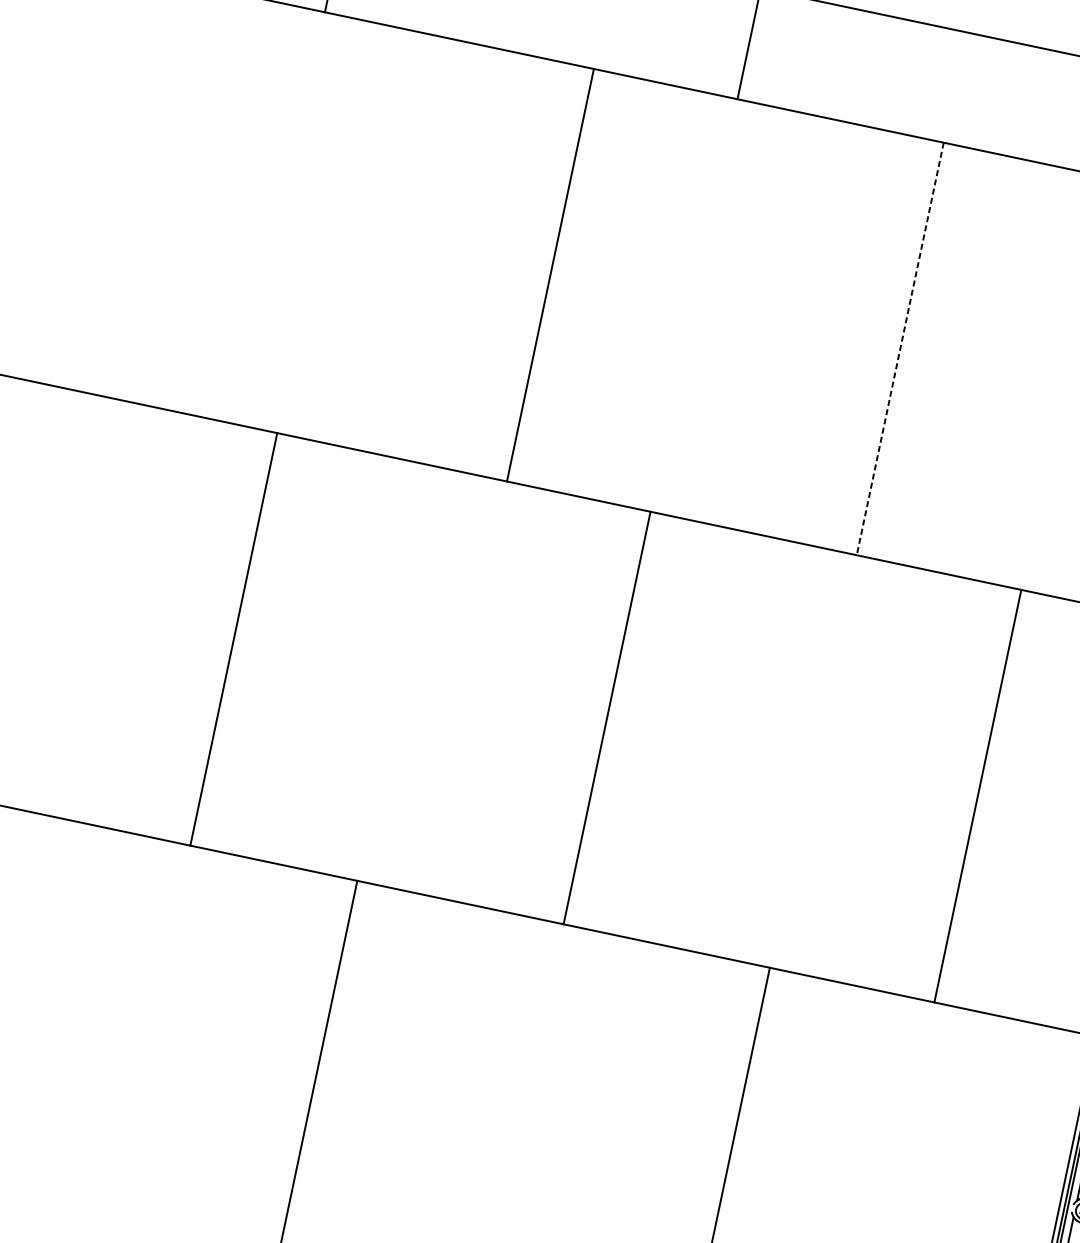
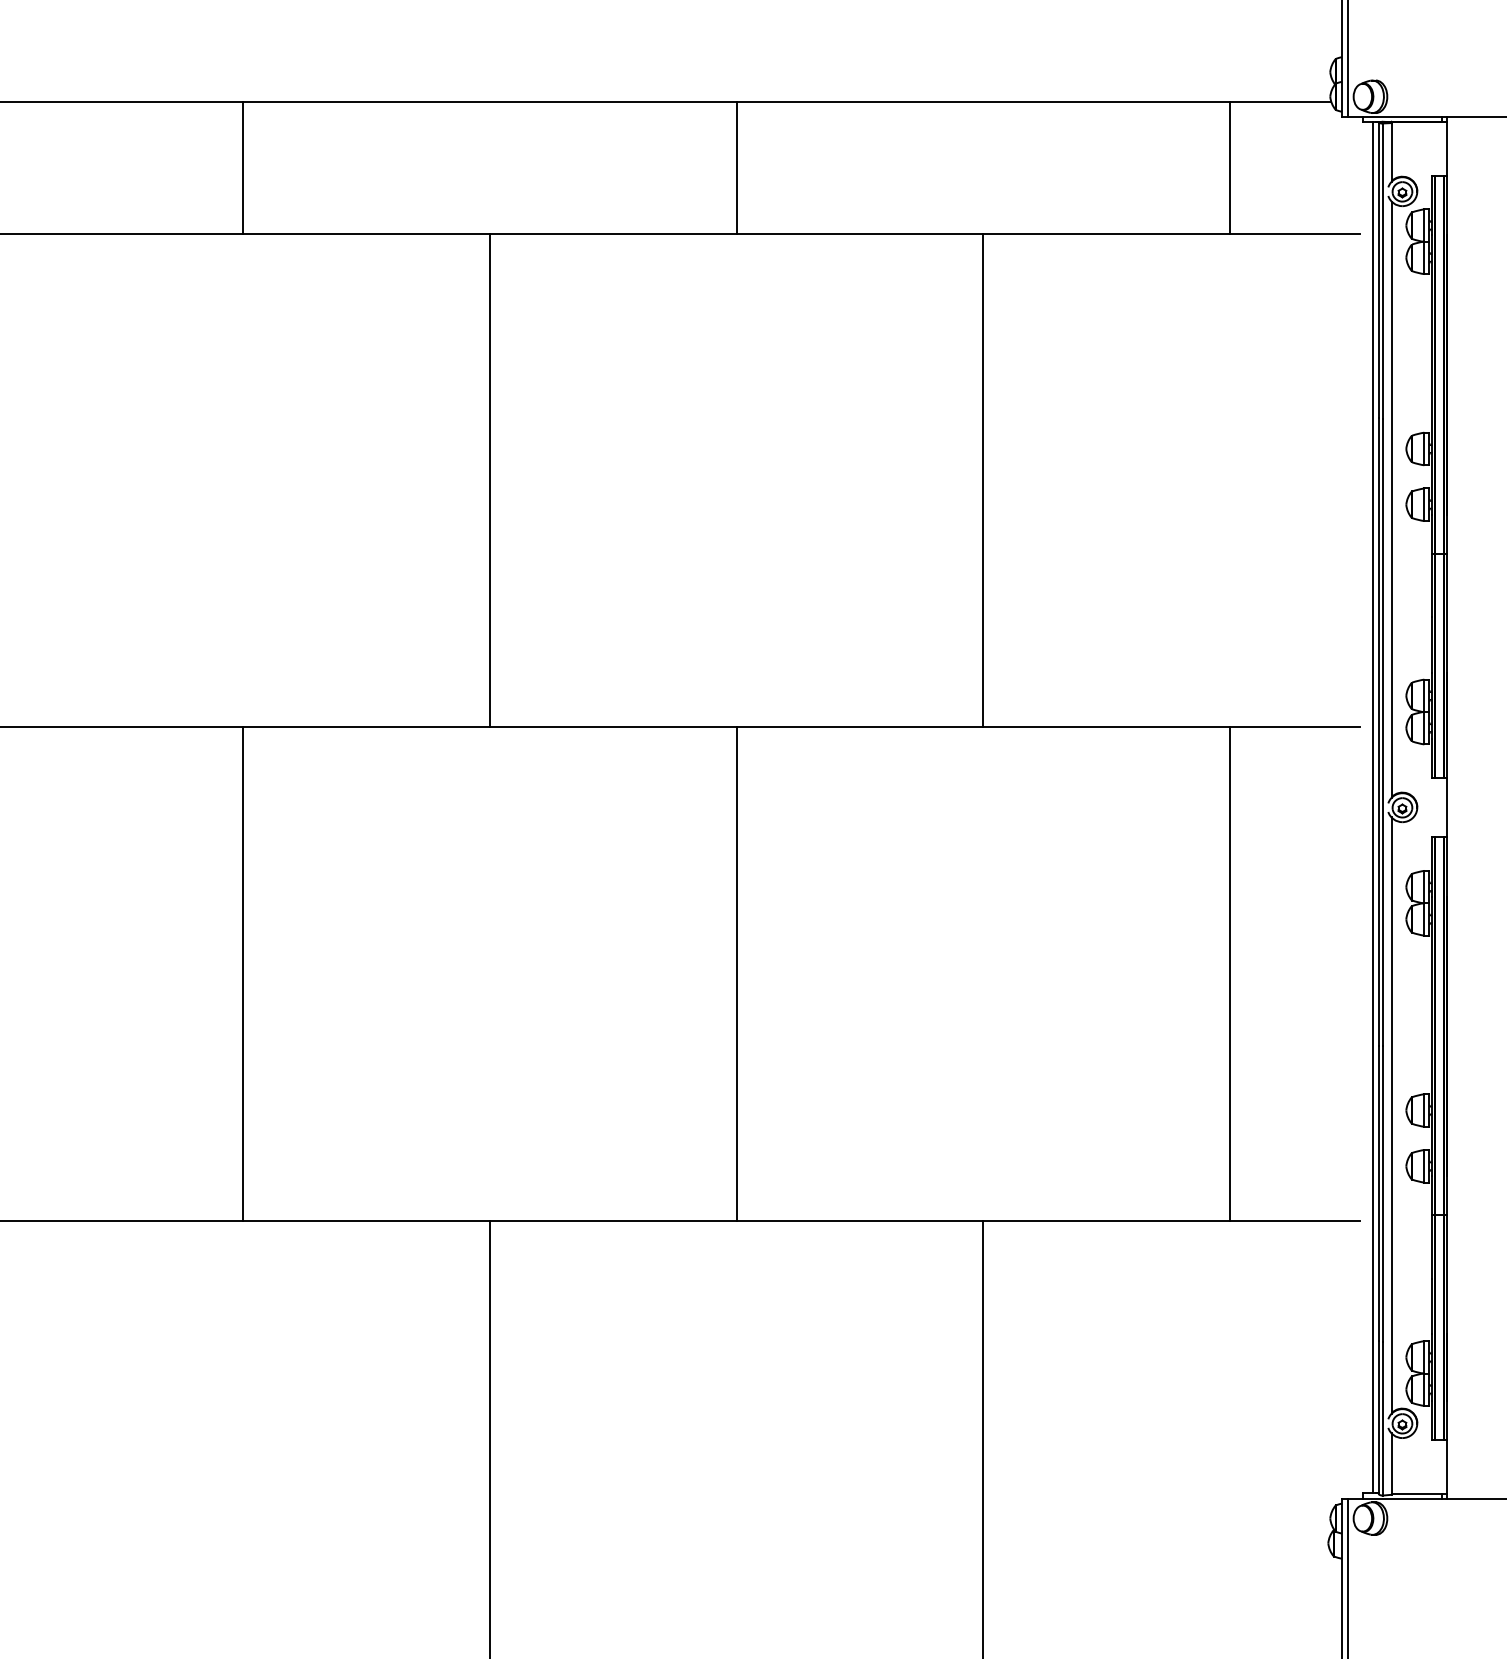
line: (550, 275) -> (489, 480), moved
line: (900, 349) -> (983, 480), dashed -> solid
line: (233, 639) -> (242, 974), moved
line: (978, 796) -> (1230, 974), moved

